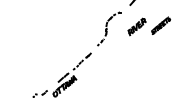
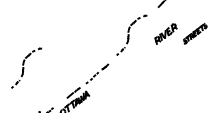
part: (24, 58) -> (26, 67), added

